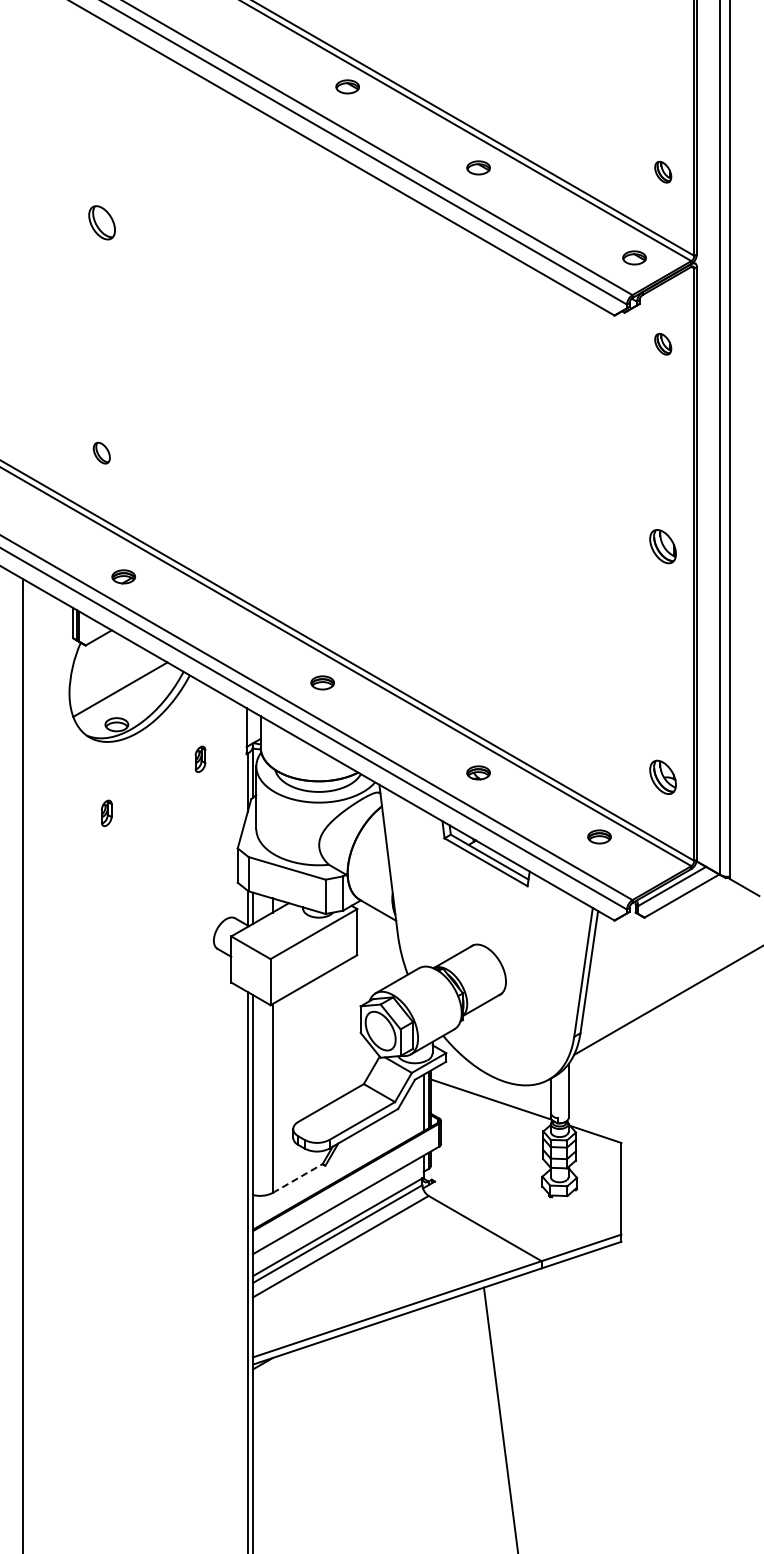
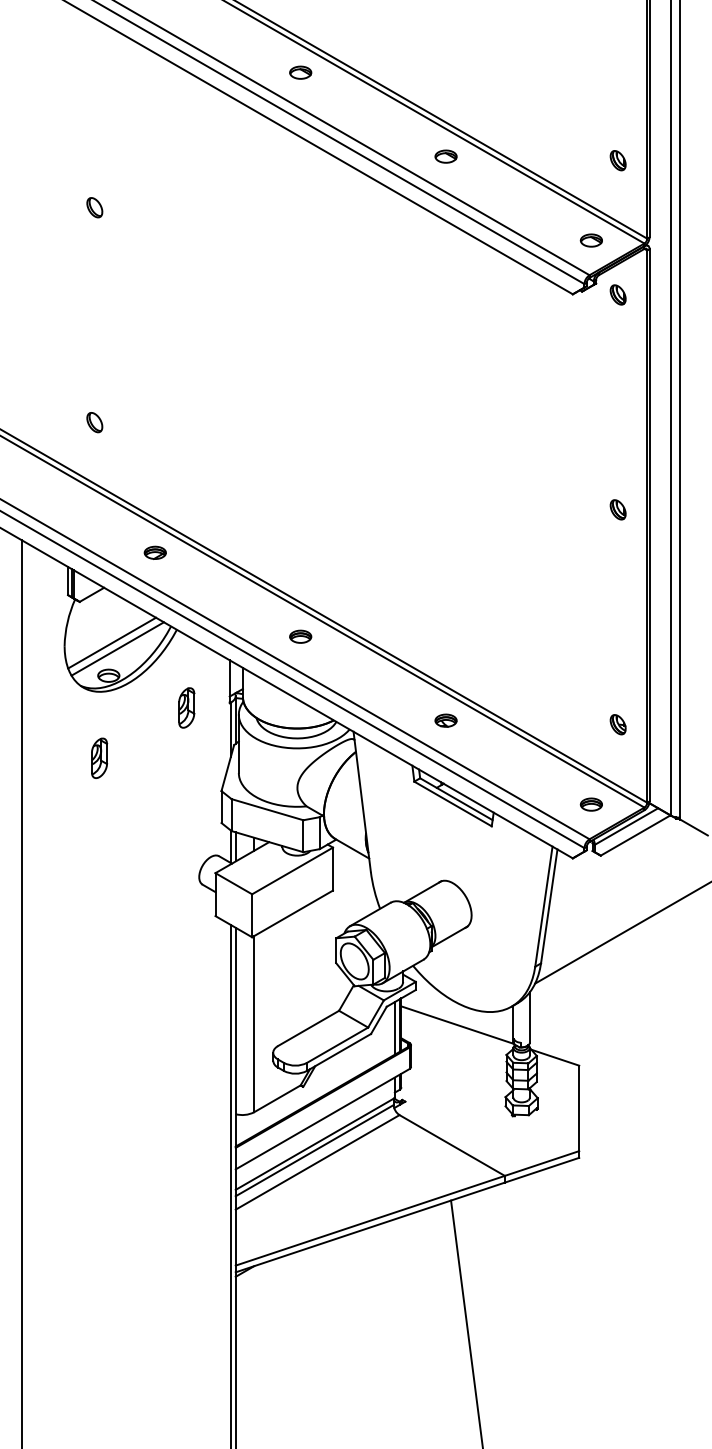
part: (347, 86) -> (300, 72), moved
part: (101, 222) -> (94, 207), size x0.62
part: (663, 344) -> (618, 295), moved
part: (663, 546) -> (618, 509), size x0.62
part: (123, 576) -> (155, 552), moved
line: (126, 695) -> (117, 648), added
part: (200, 759) -> (186, 708), size x1.67
part: (663, 776) -> (618, 724), size x0.62
part: (106, 813) -> (99, 758), size x1.67
part: (599, 836) -> (591, 804), moved
line: (297, 1178) -> (277, 1098), dashed -> solid

